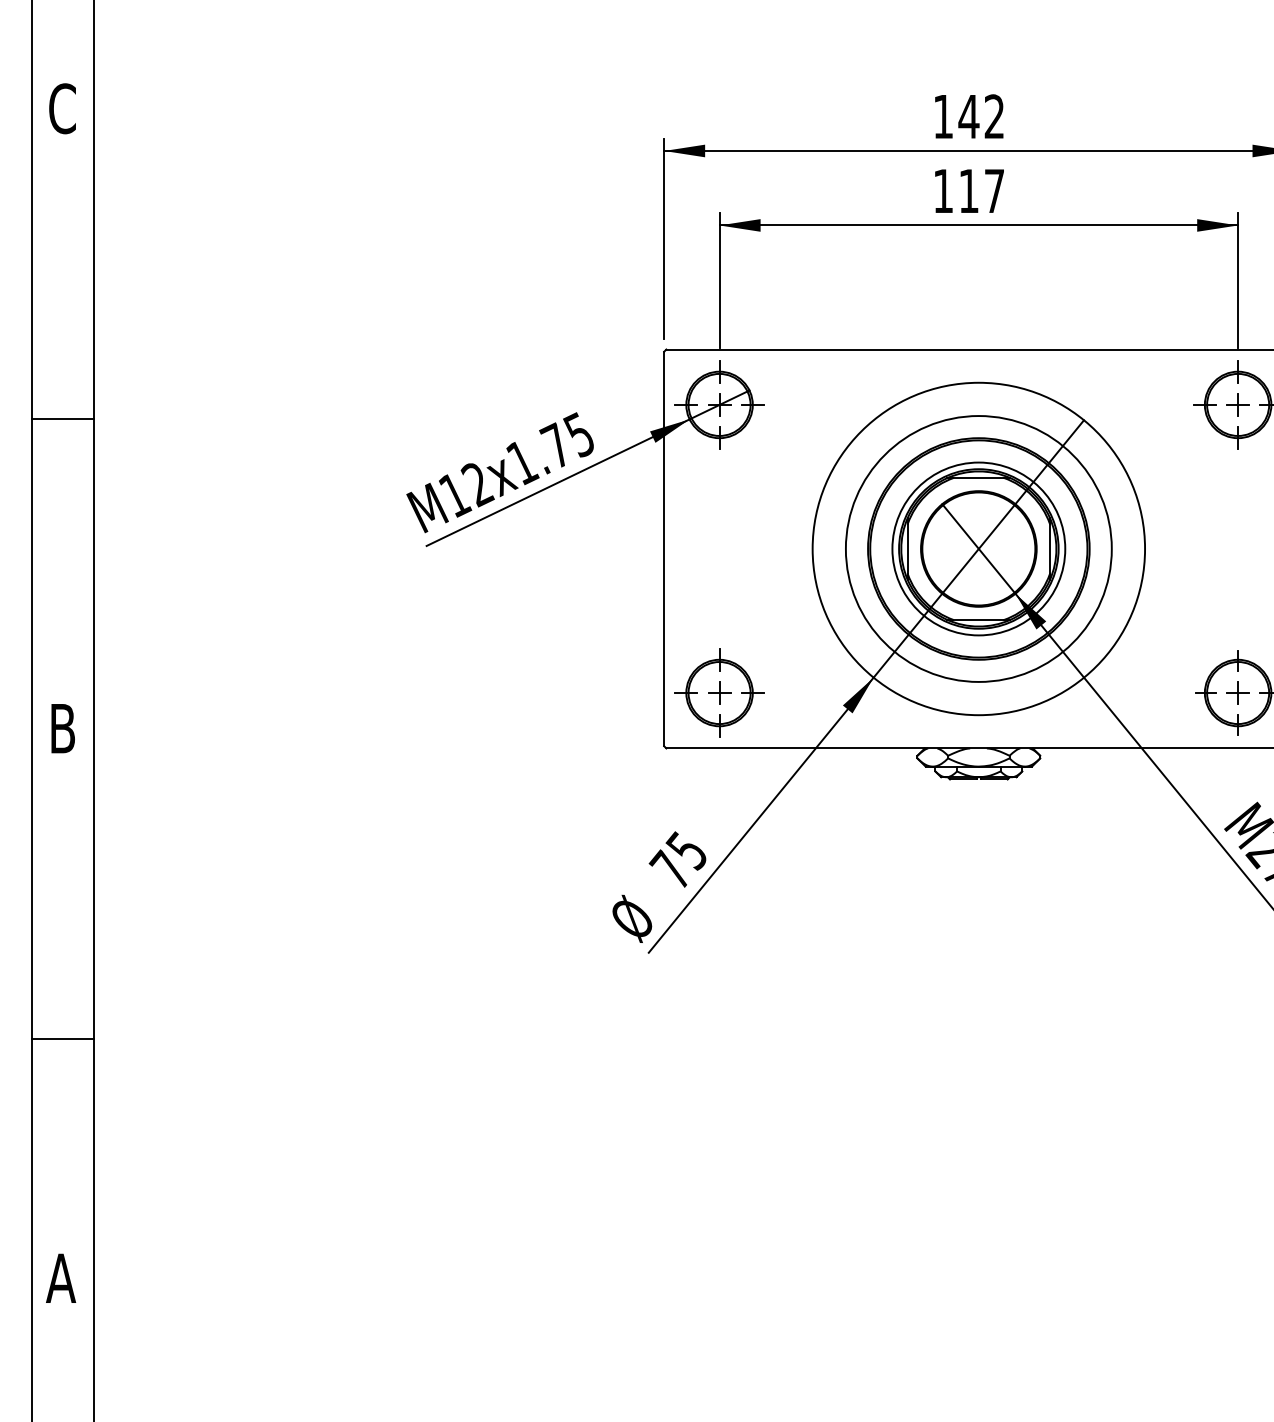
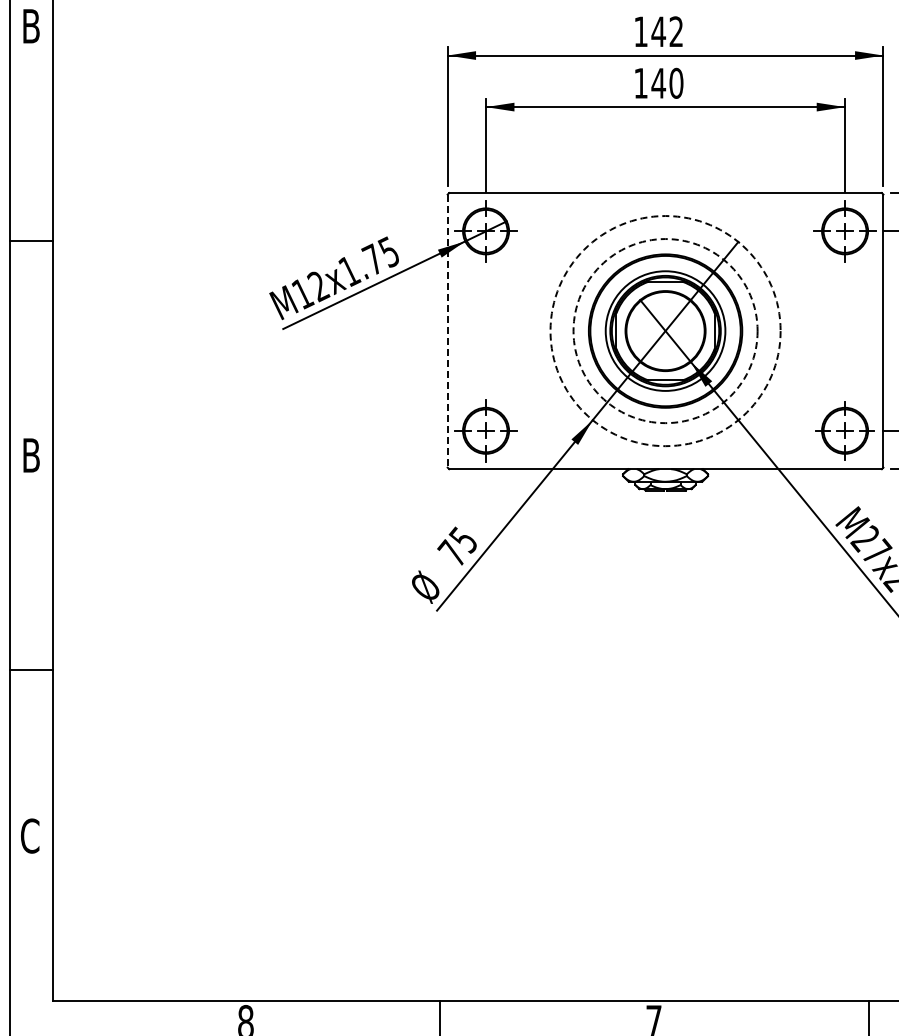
text: (63, 107) -> (31, 25), C -> B
text: (981, 189) -> (667, 82), 117 -> 140
line: (663, 549) -> (447, 331), solid -> dashed
circle: (978, 549) -> (665, 331), solid -> dashed
circle: (978, 549) -> (665, 331), solid -> dashed
text: (60, 1277) -> (29, 835), A -> C

